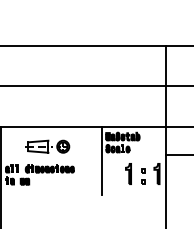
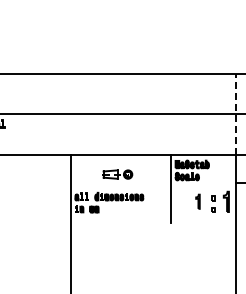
line: (166, 85) -> (235, 113), solid -> dashed
part: (48, 146) -> (117, 174), size x0.7
part: (128, 173) -> (197, 201), size x0.7

